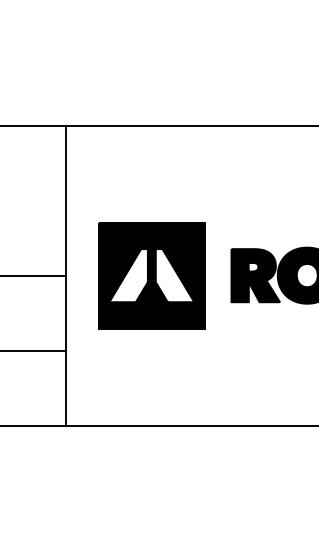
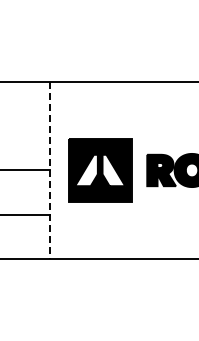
line: (66, 275) -> (49, 170), solid -> dashed

